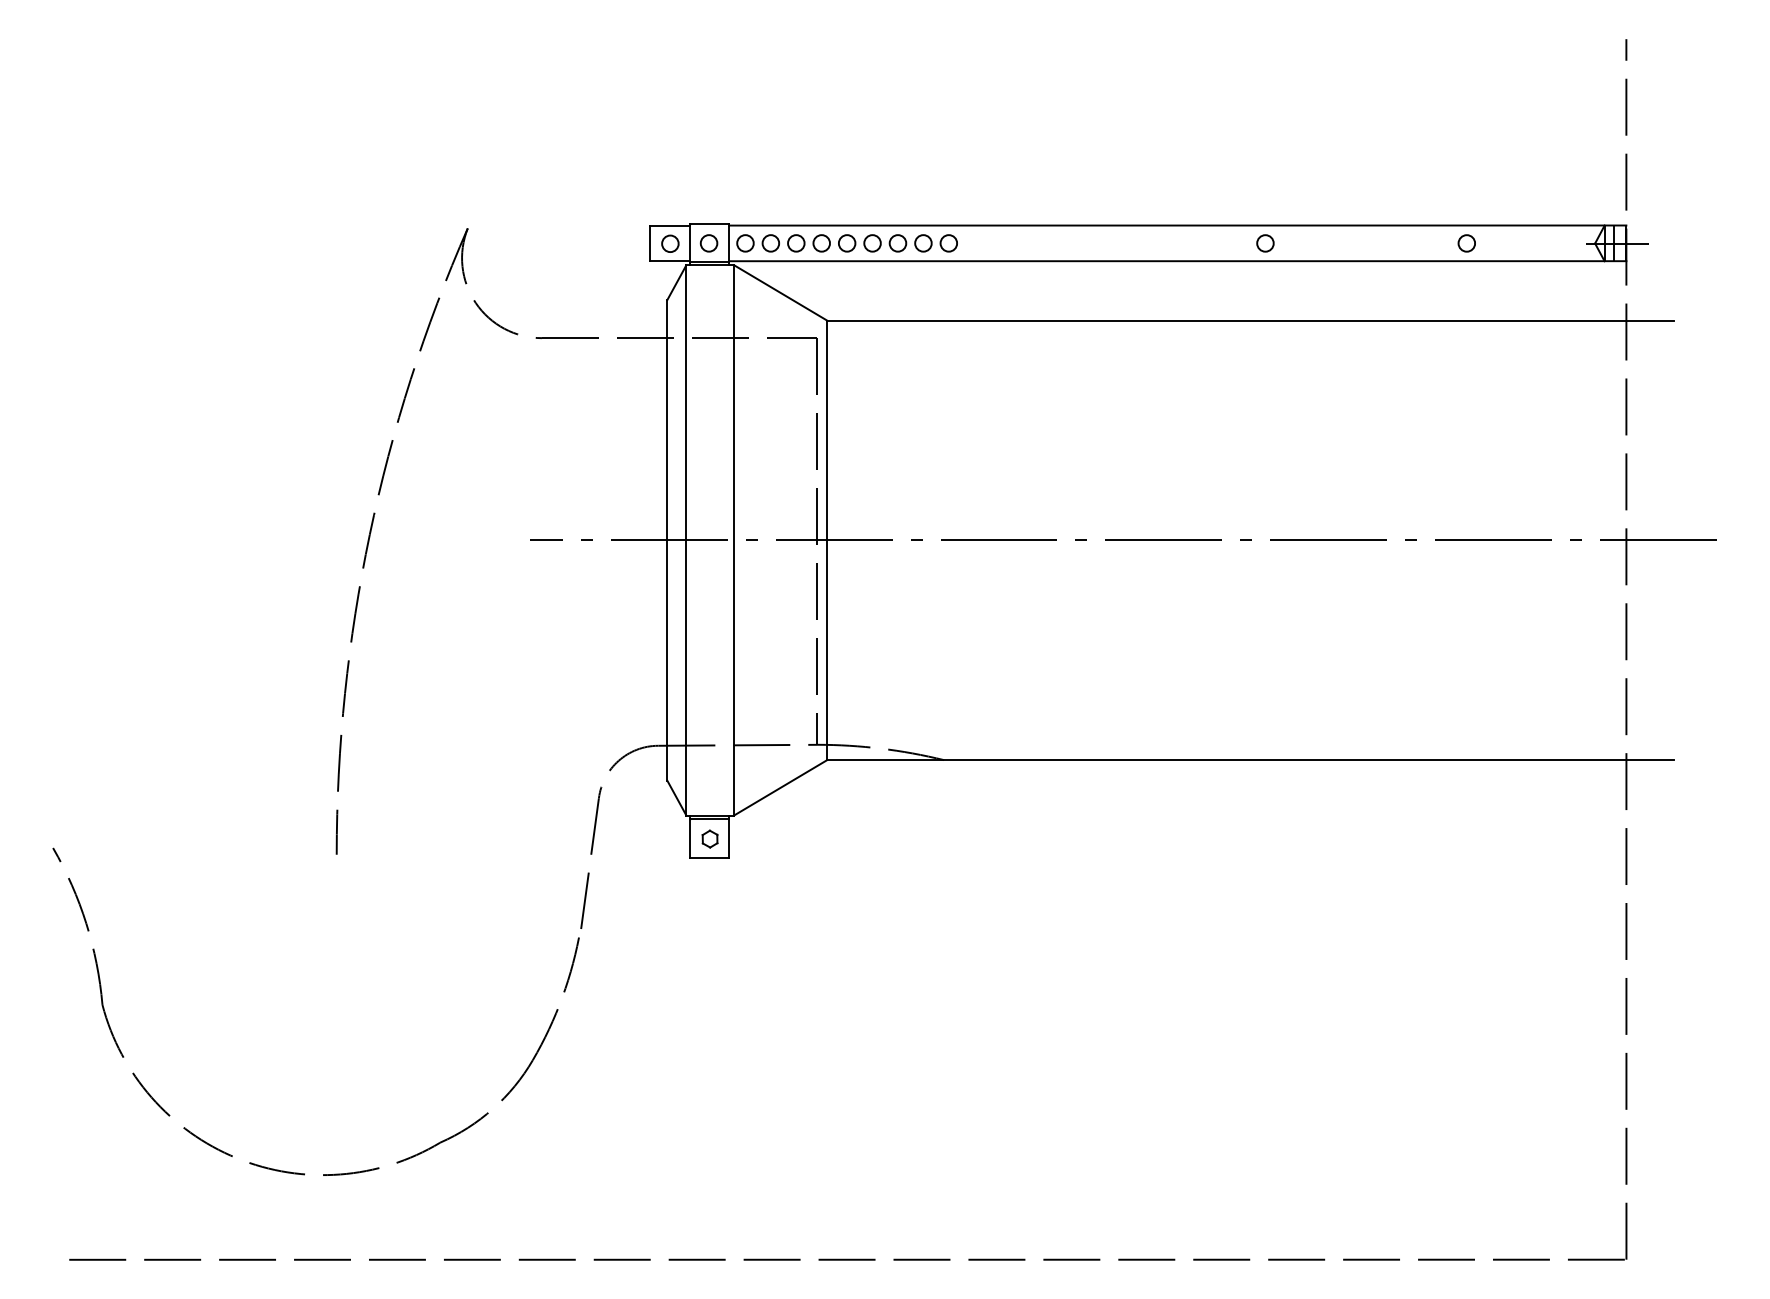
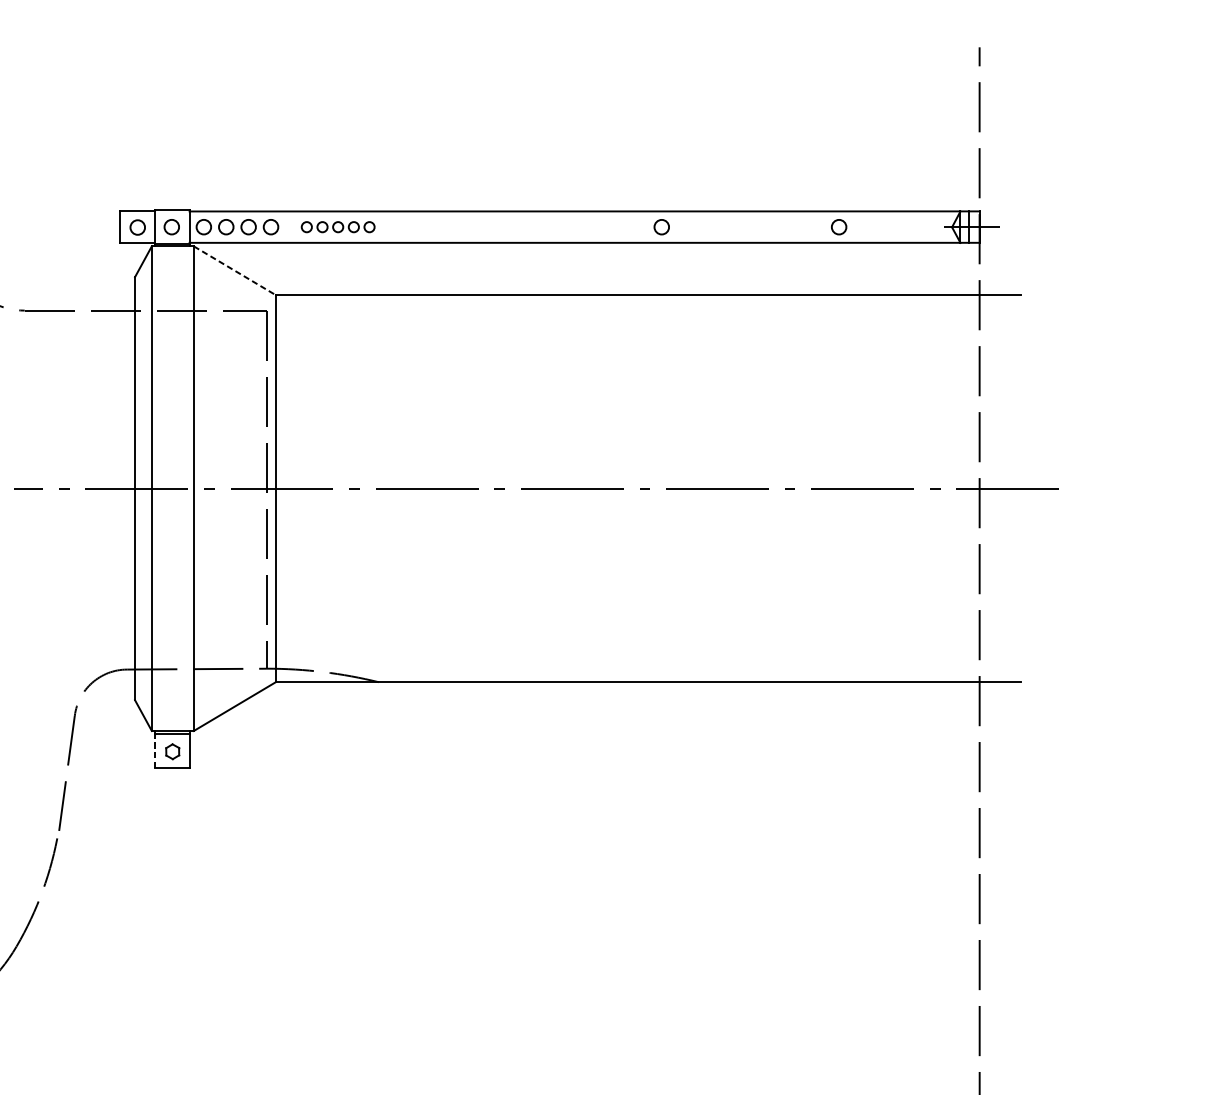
part: (897, 243) -> (337, 227), size x0.7
line: (781, 293) -> (235, 271), solid -> dashed
line: (690, 837) -> (155, 750), solid -> dashed

